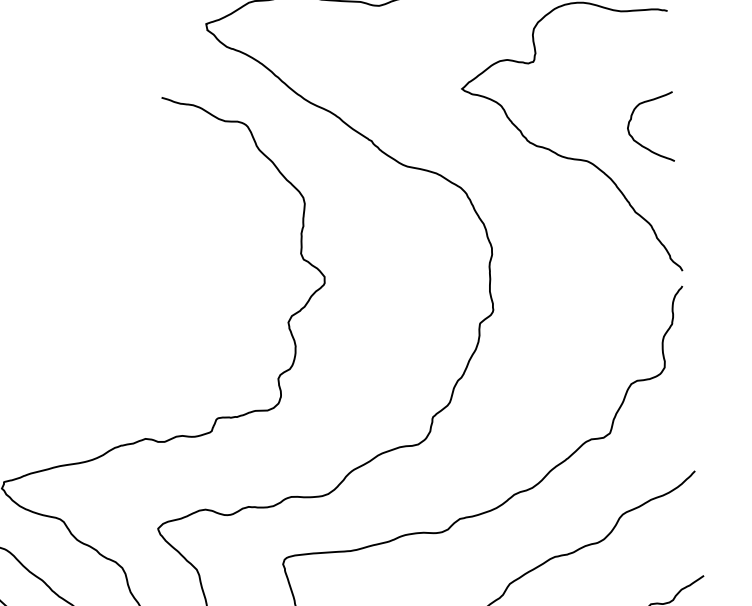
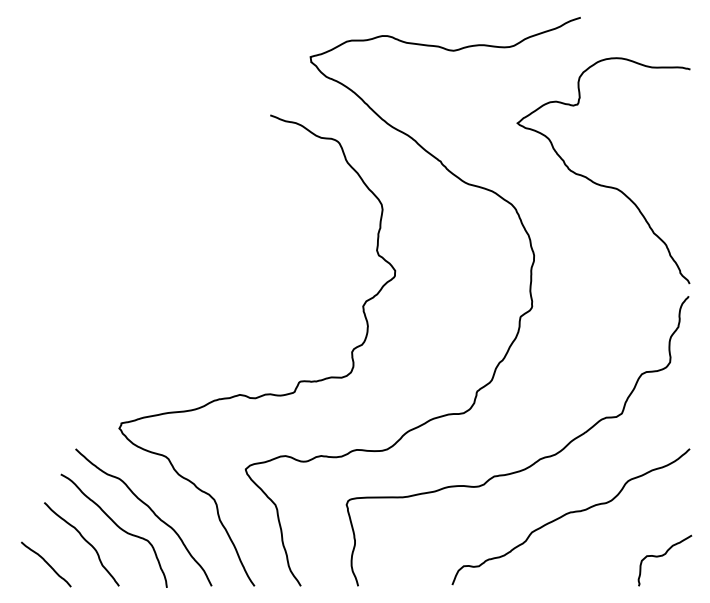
curve: (640, 142) -> (661, 176), removed

